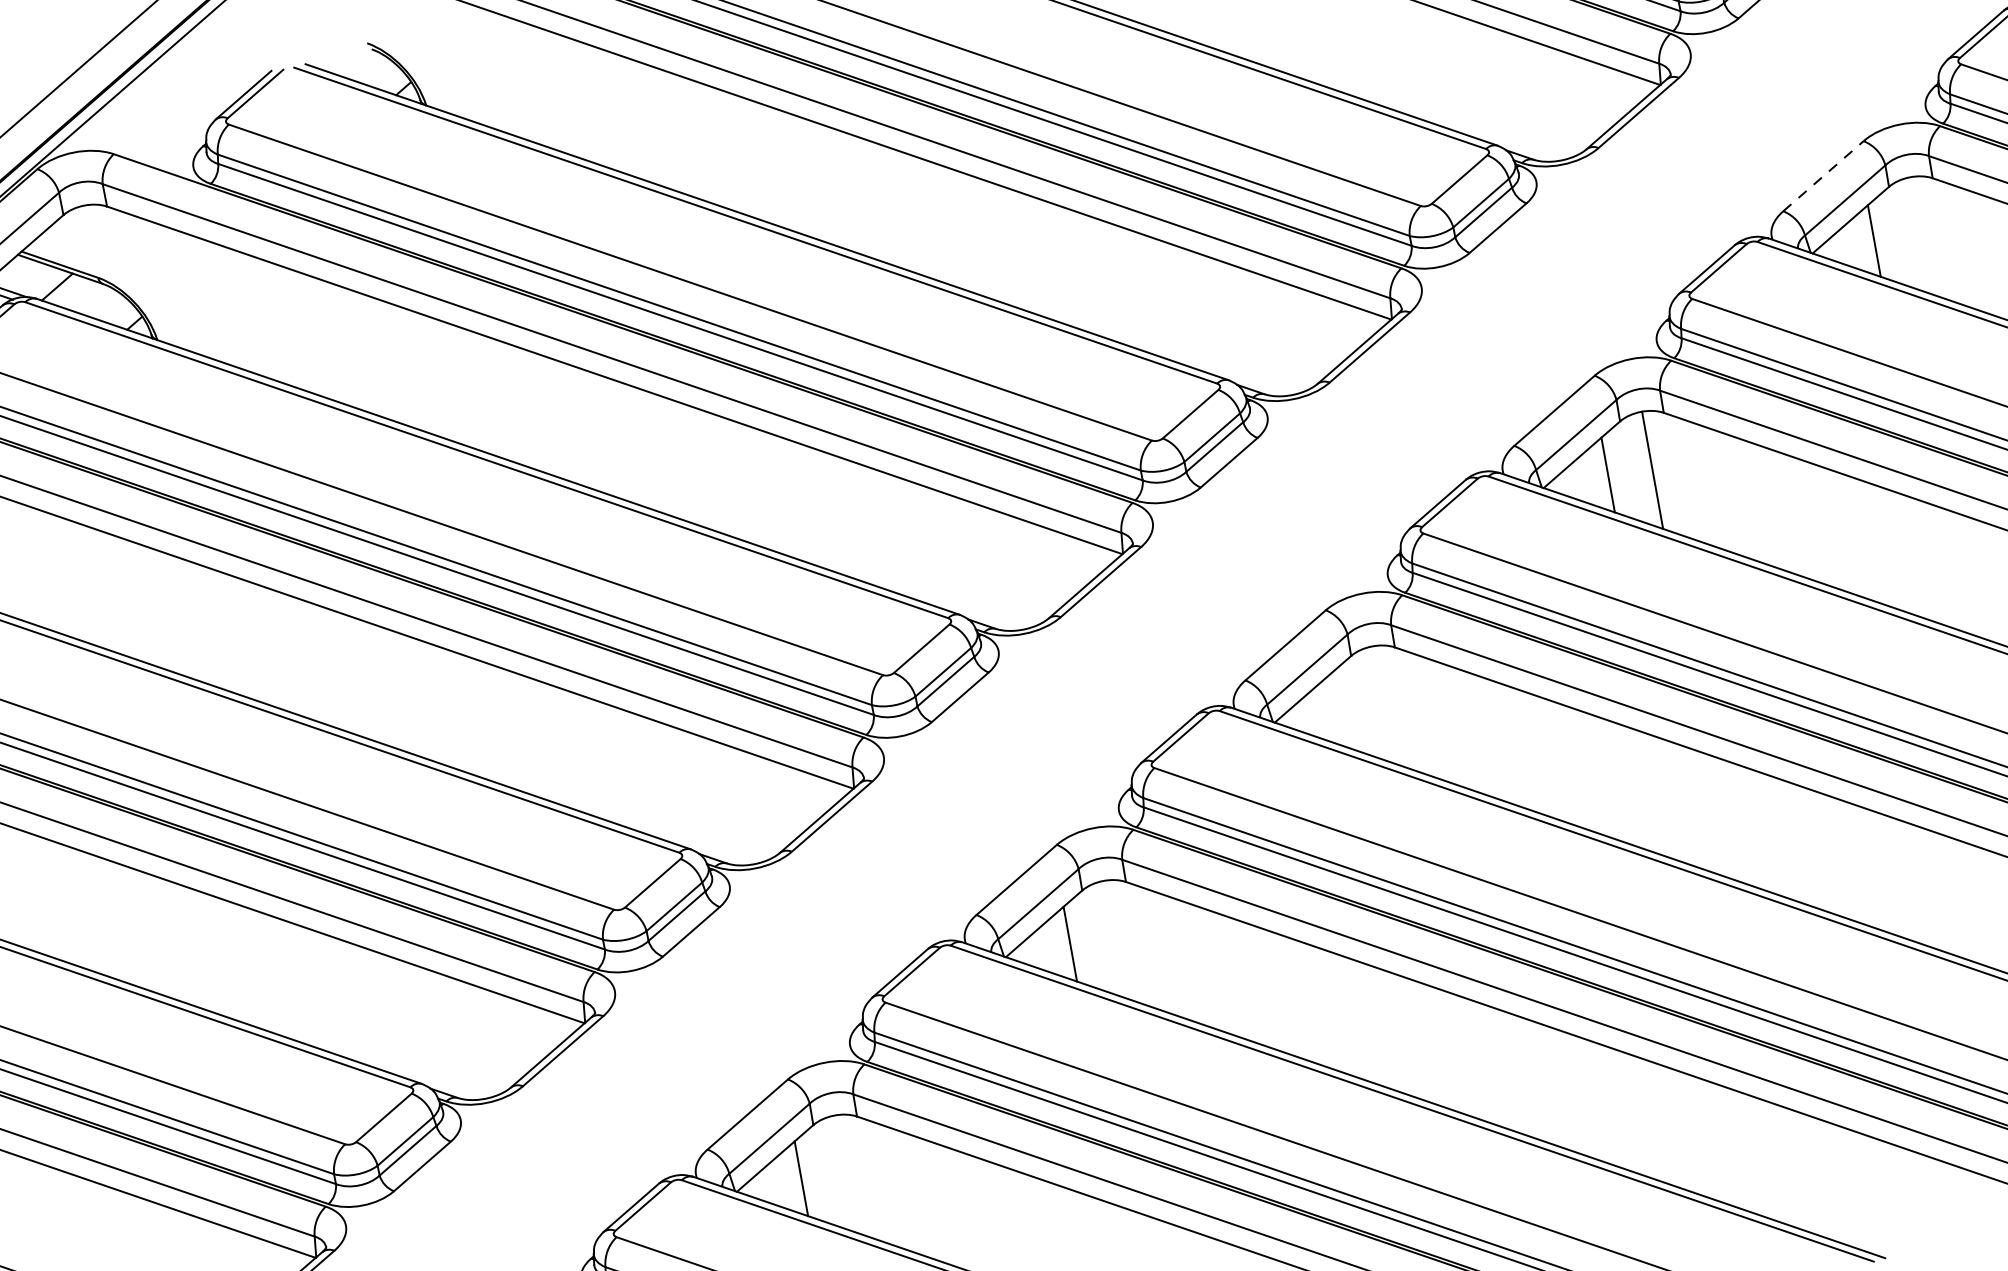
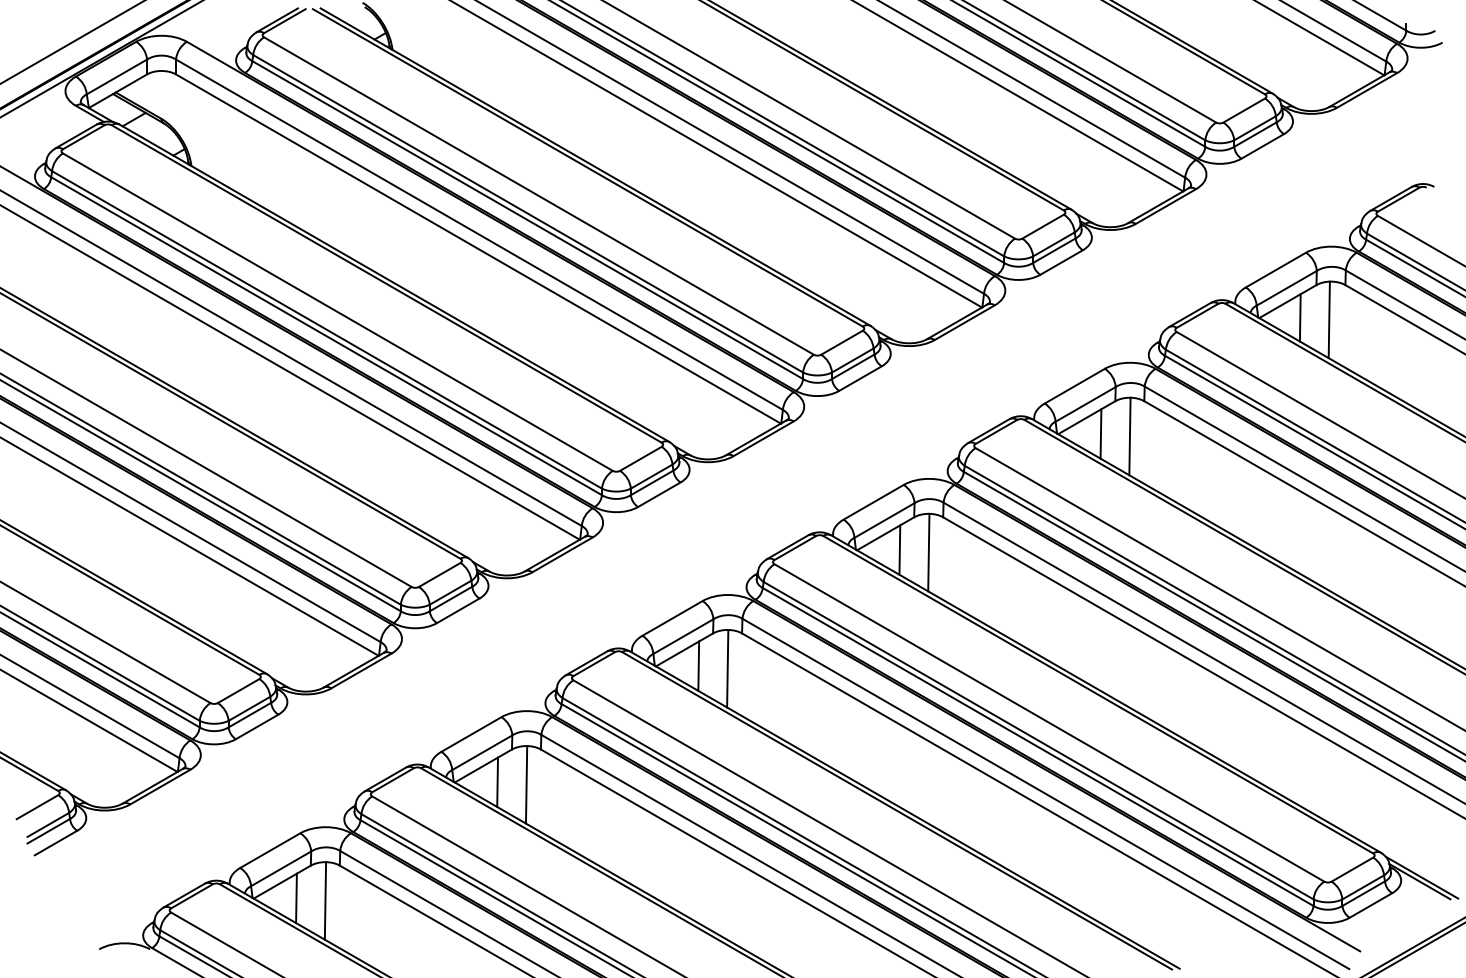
line: (1822, 176) -> (1275, 270), dashed -> solid
line: (1917, 235) -> (1328, 319), added
line: (1383, 704) -> (928, 552), added
line: (1338, 708) -> (899, 549), added
line: (1114, 939) -> (727, 668), added
line: (845, 1173) -> (526, 784), added

